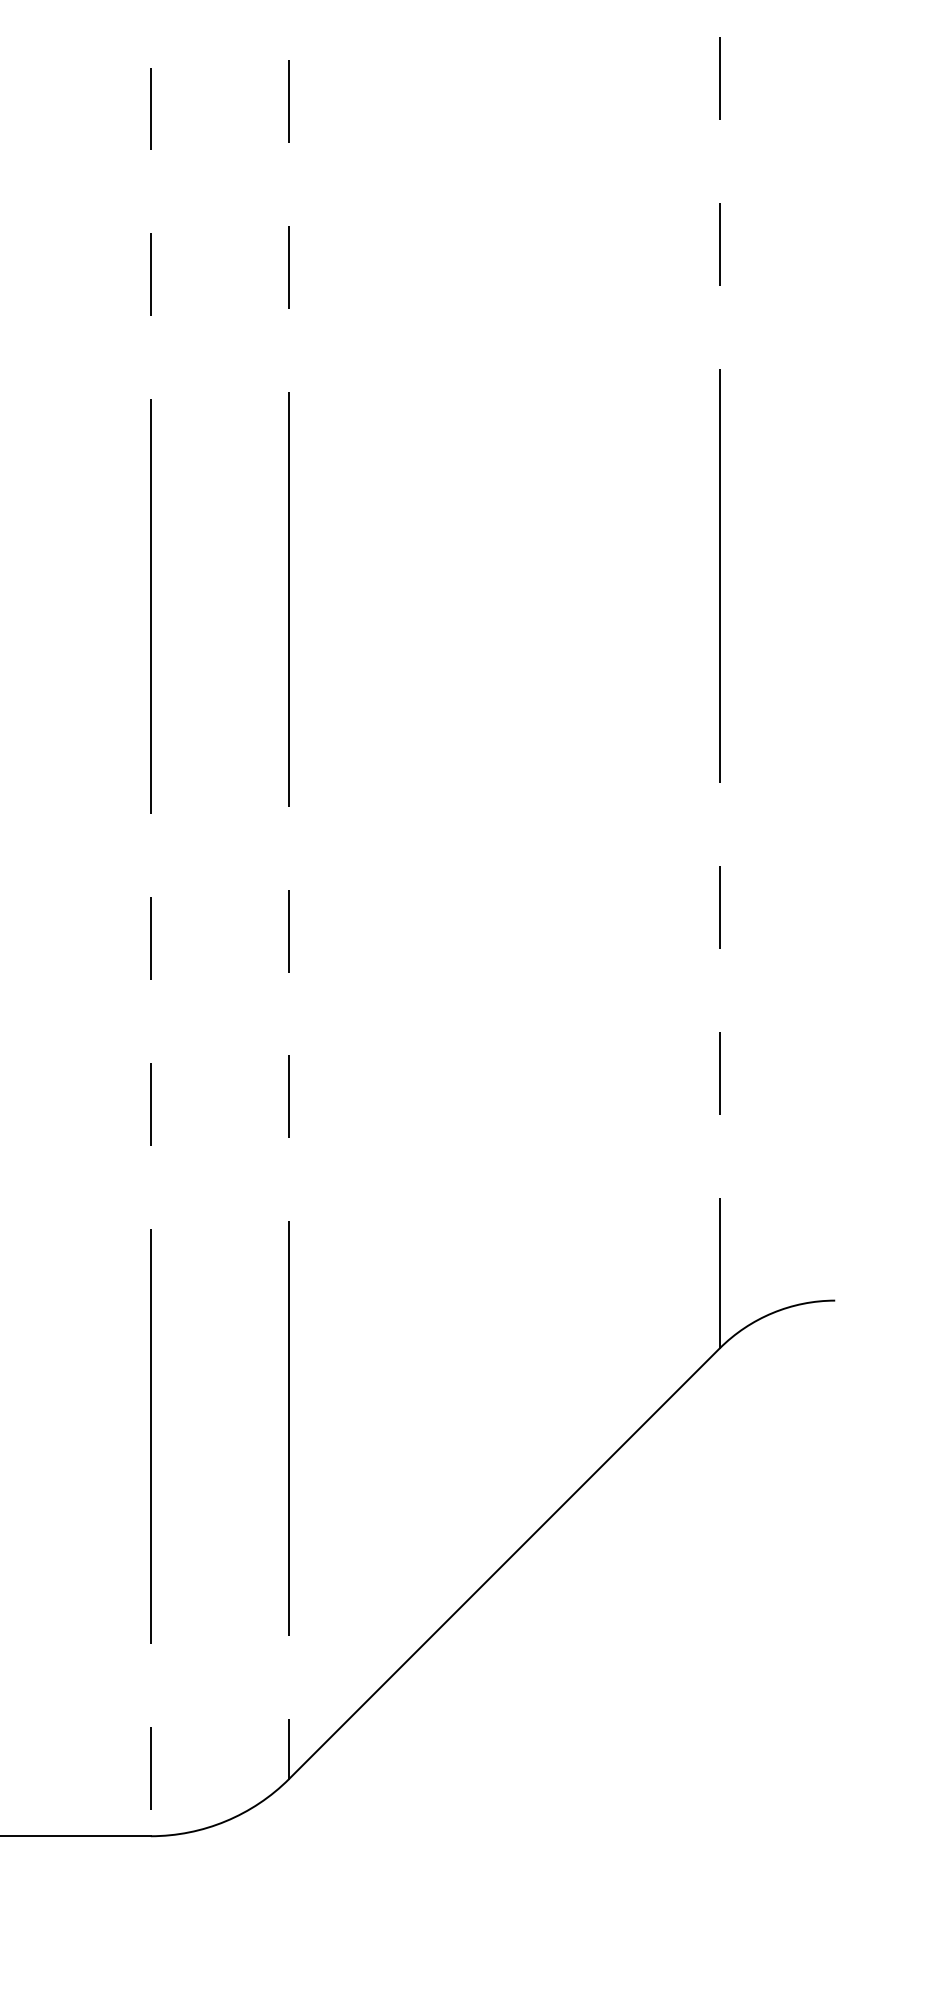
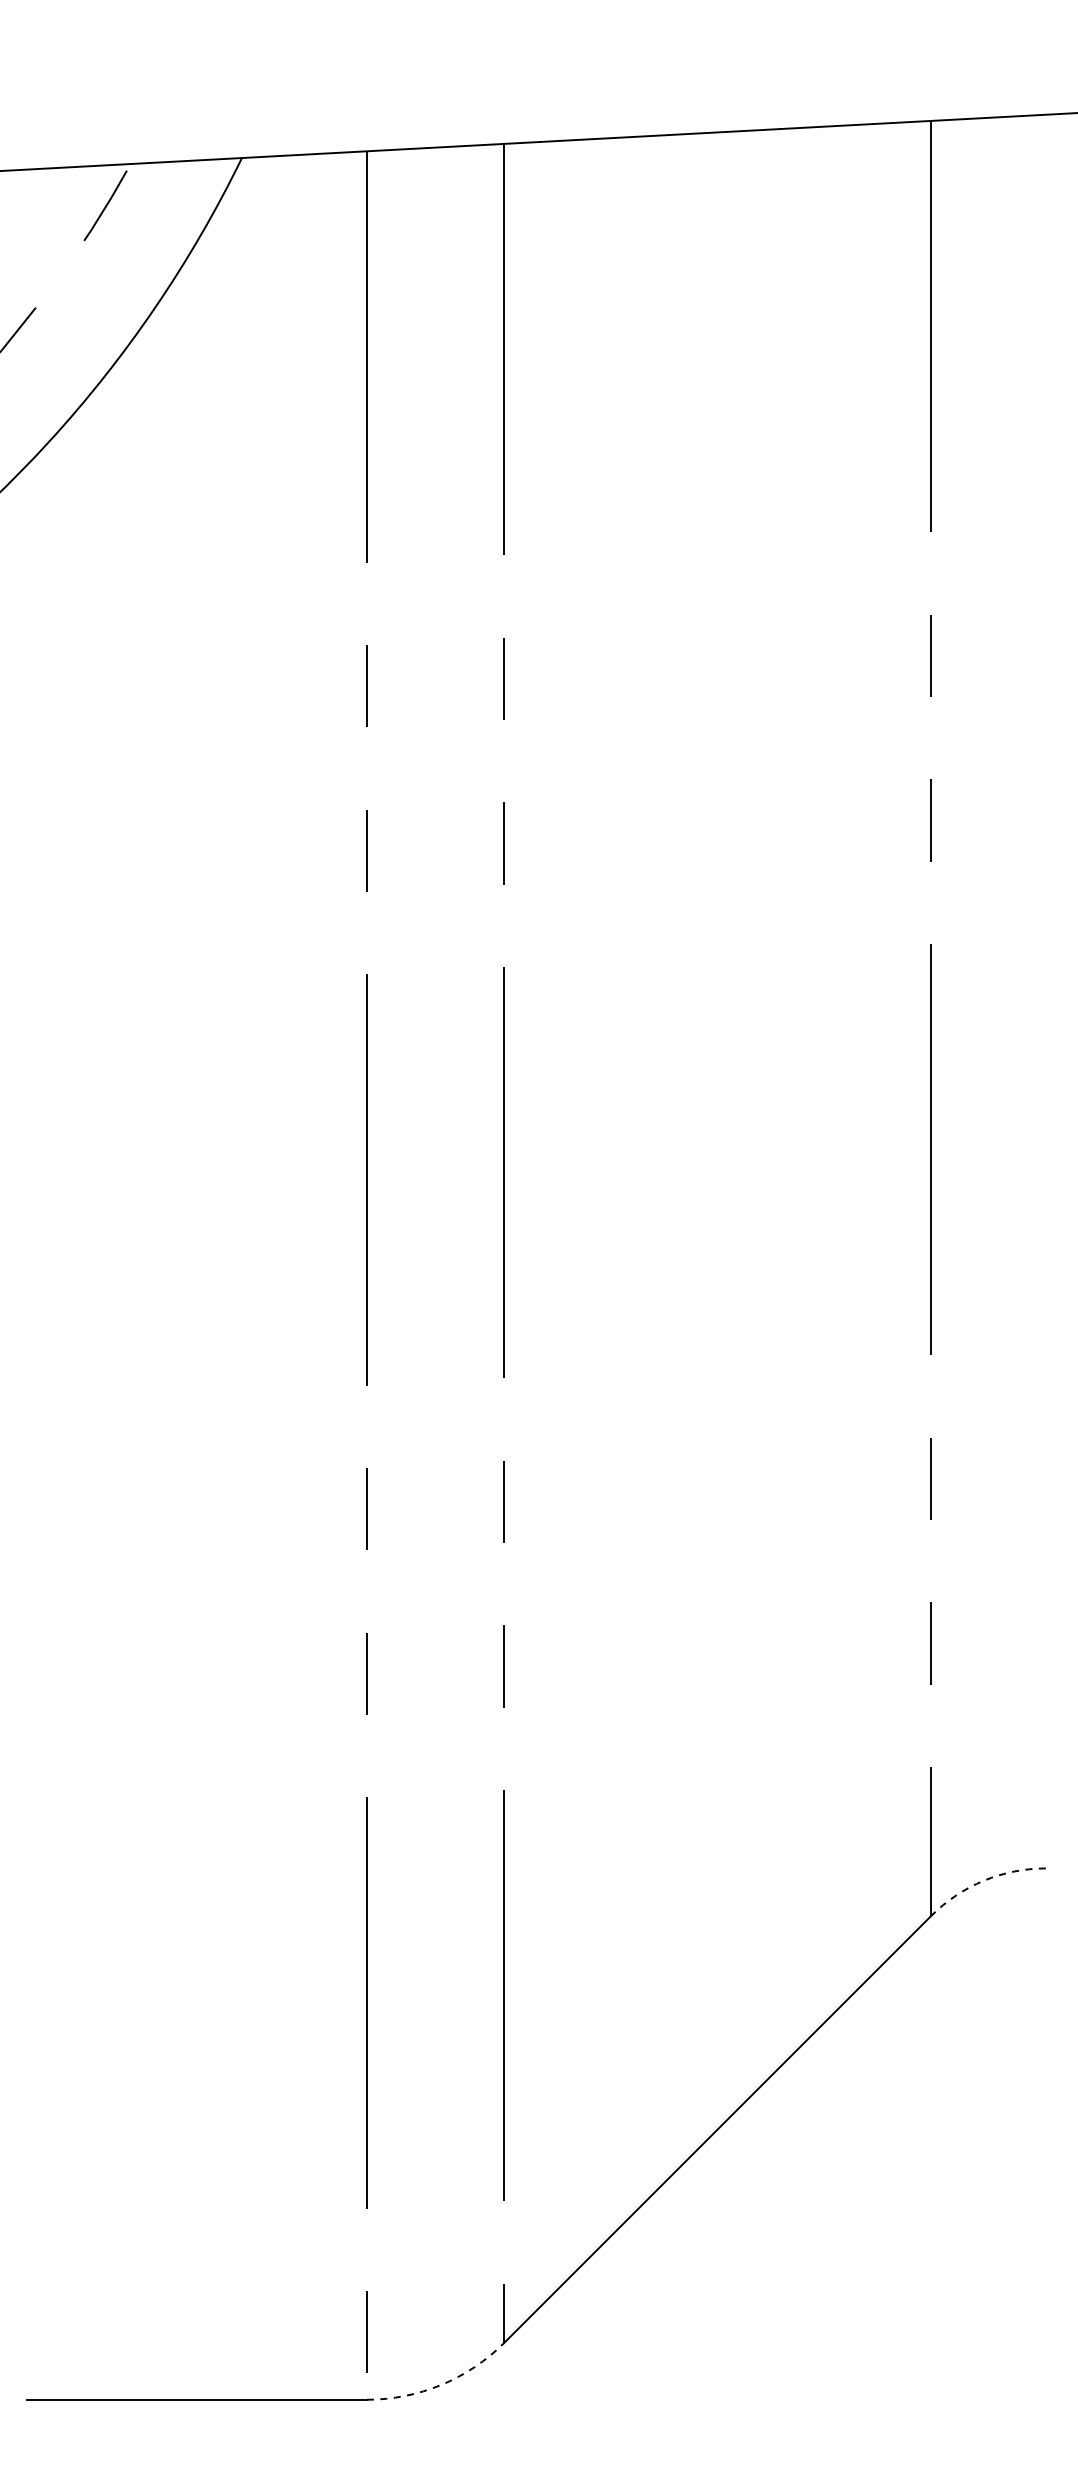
arc: (772, 1312) -> (983, 1880), solid -> dashed
arc: (226, 1820) -> (441, 2384), solid -> dashed

